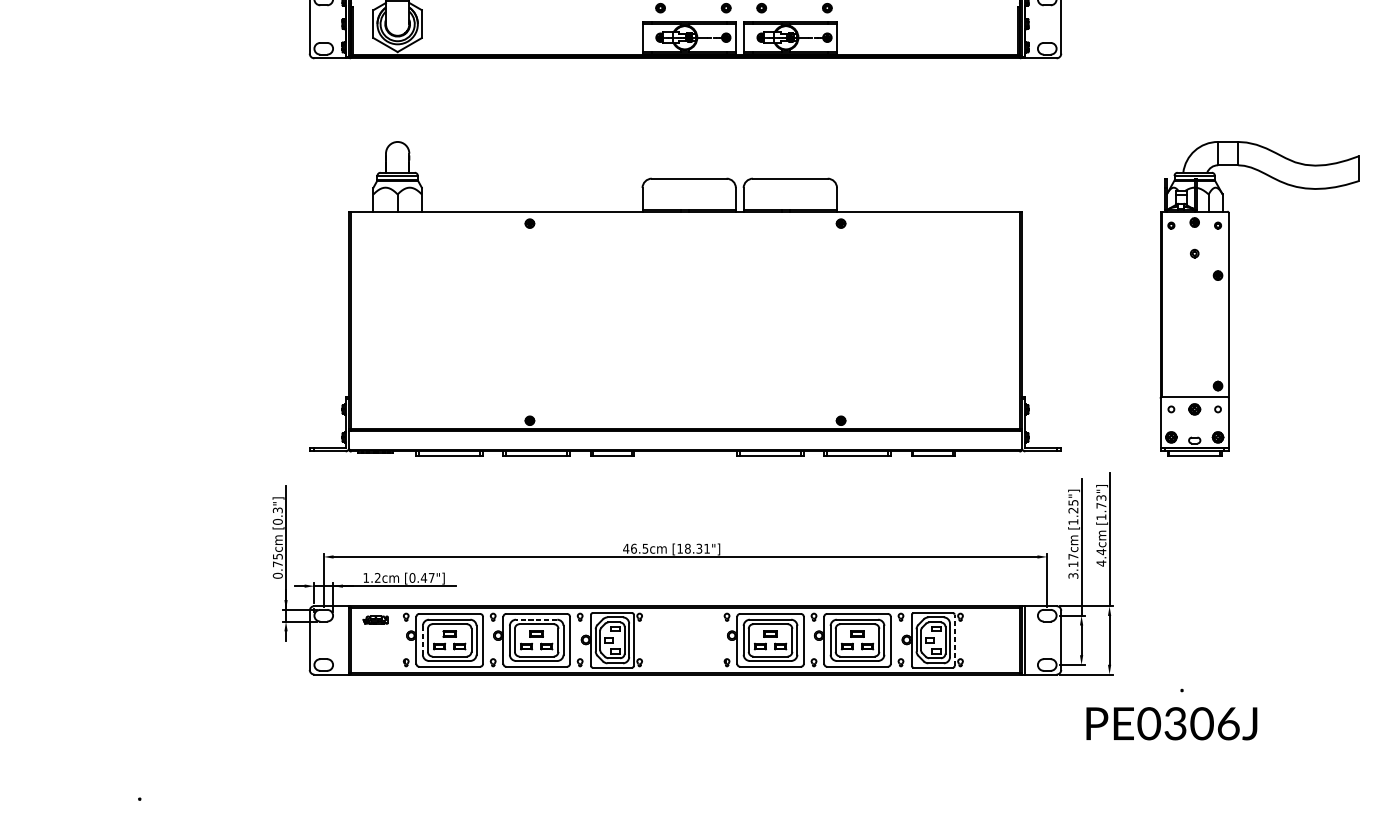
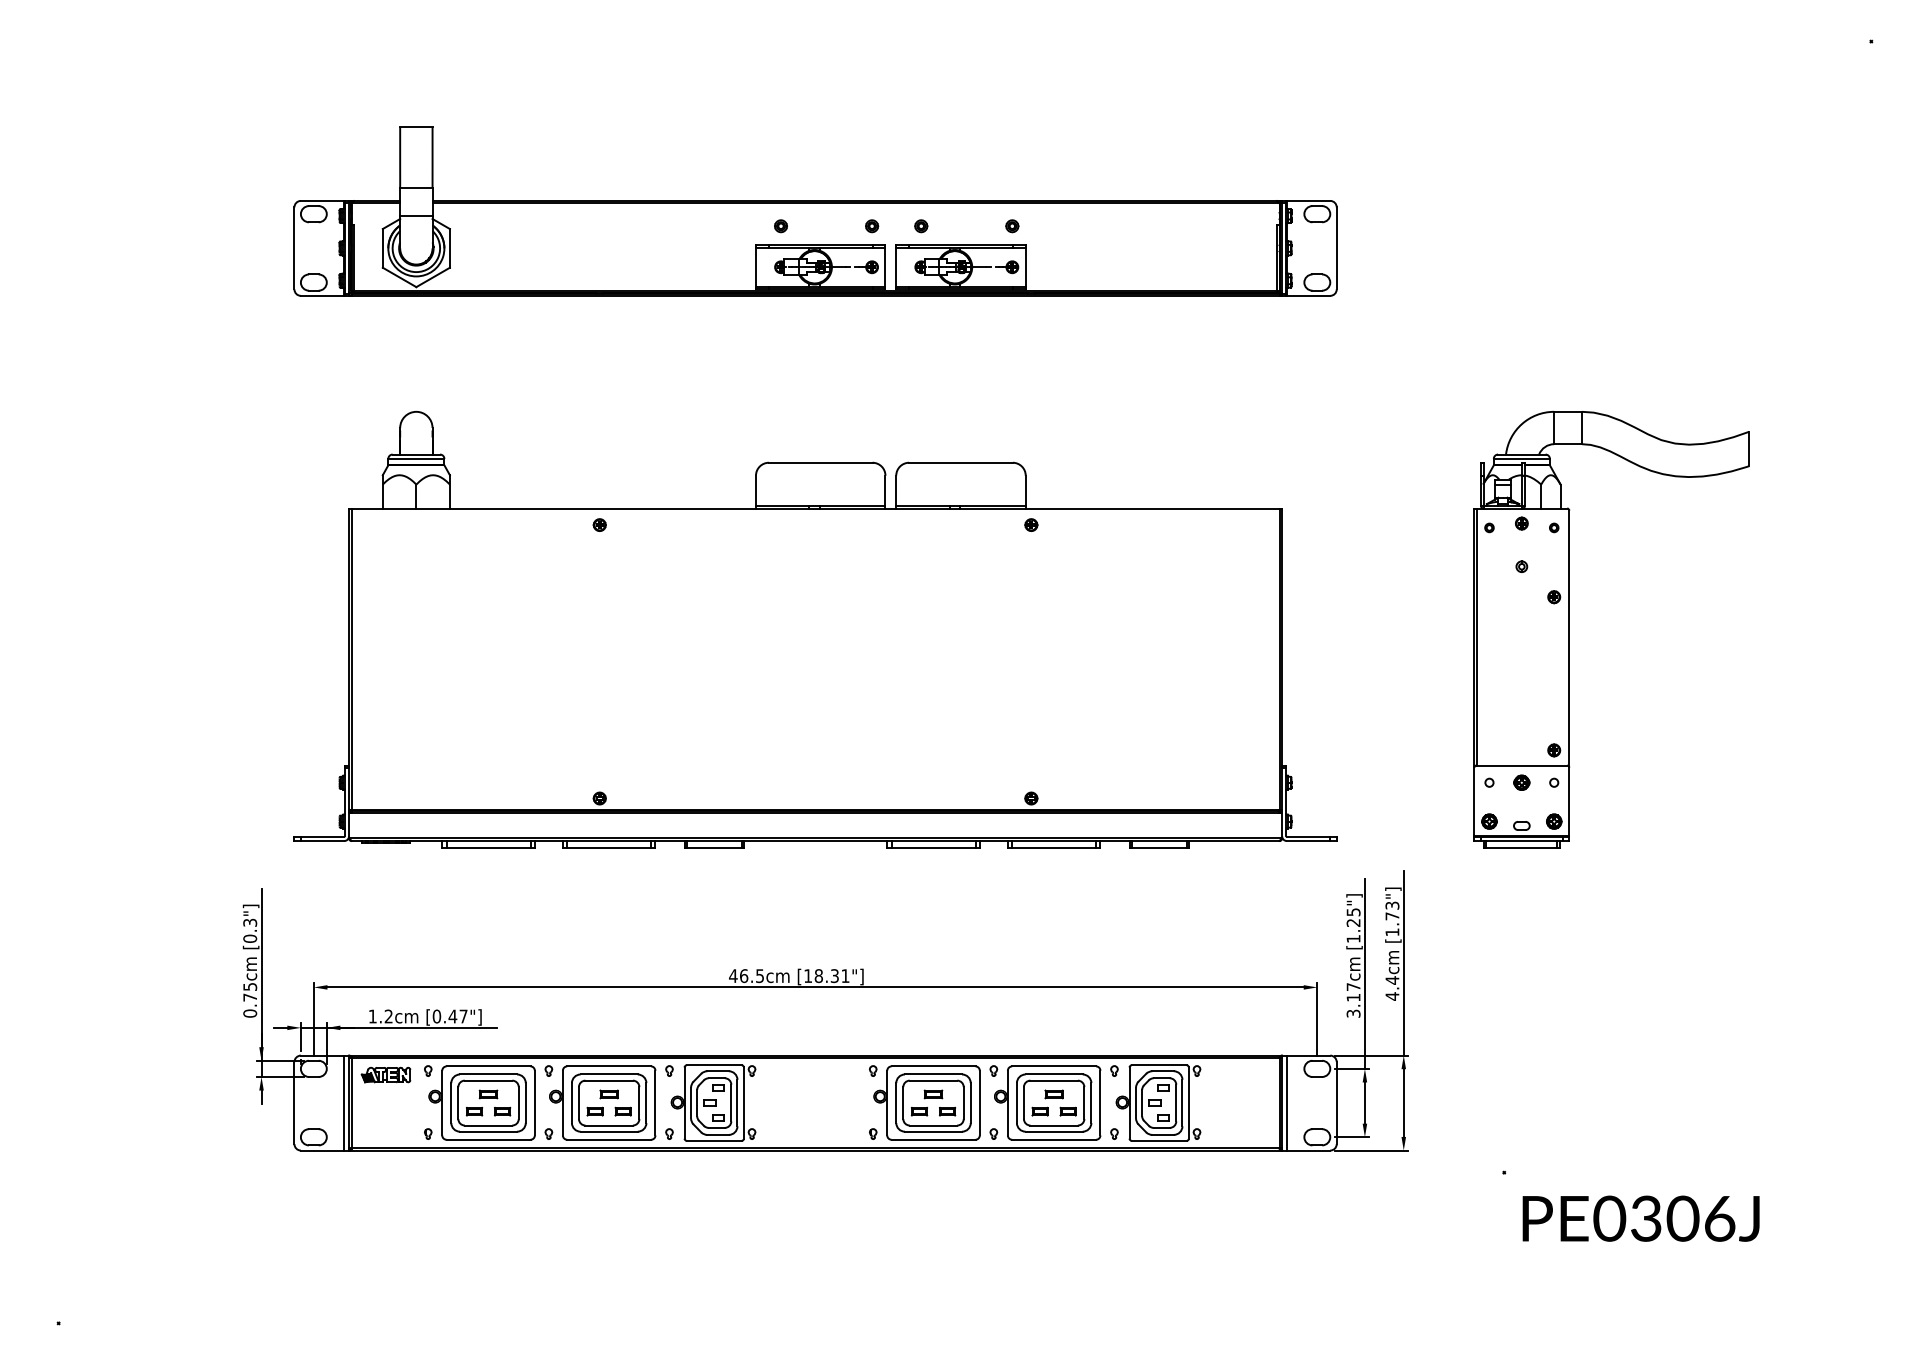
part: (375, 619) -> (385, 1074), size x1.43
line: (536, 619) -> (609, 1074), dashed -> solid
line: (345, 639) -> (344, 1102), added
line: (423, 640) -> (451, 1103), dashed -> solid
line: (954, 640) -> (1188, 1103), dashed -> solid
text: (1171, 723) -> (1640, 1218), moved

